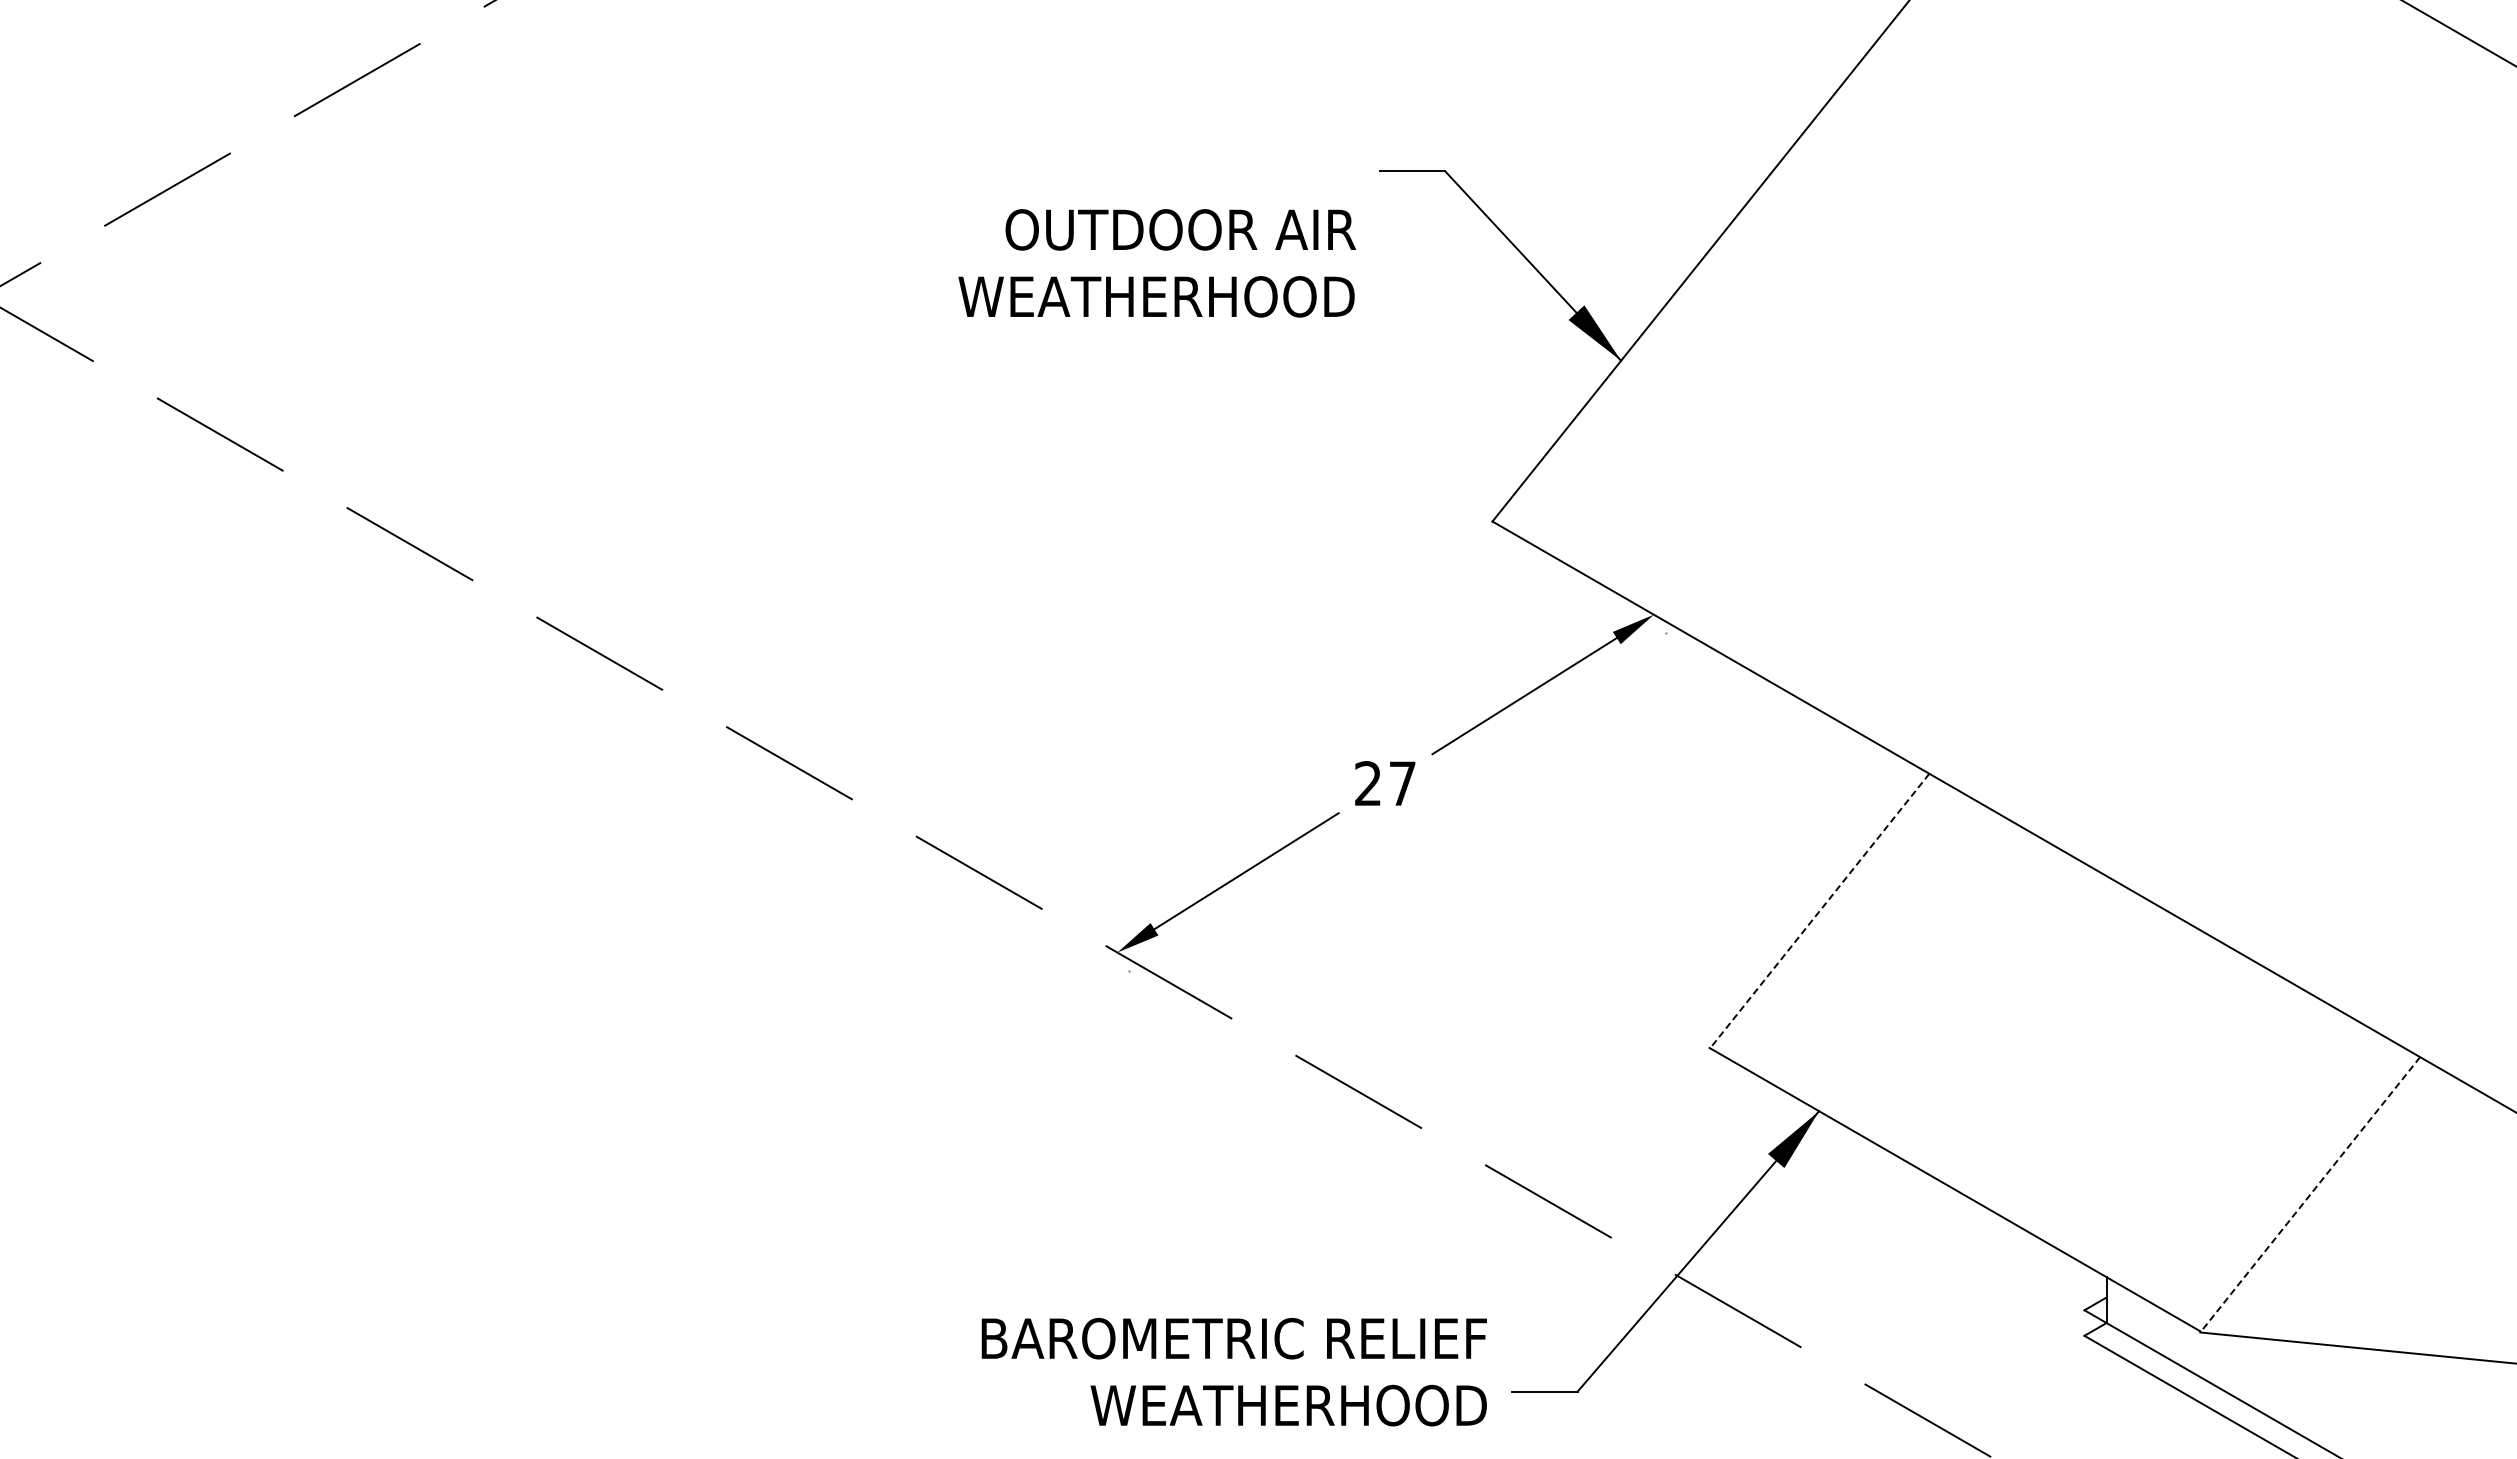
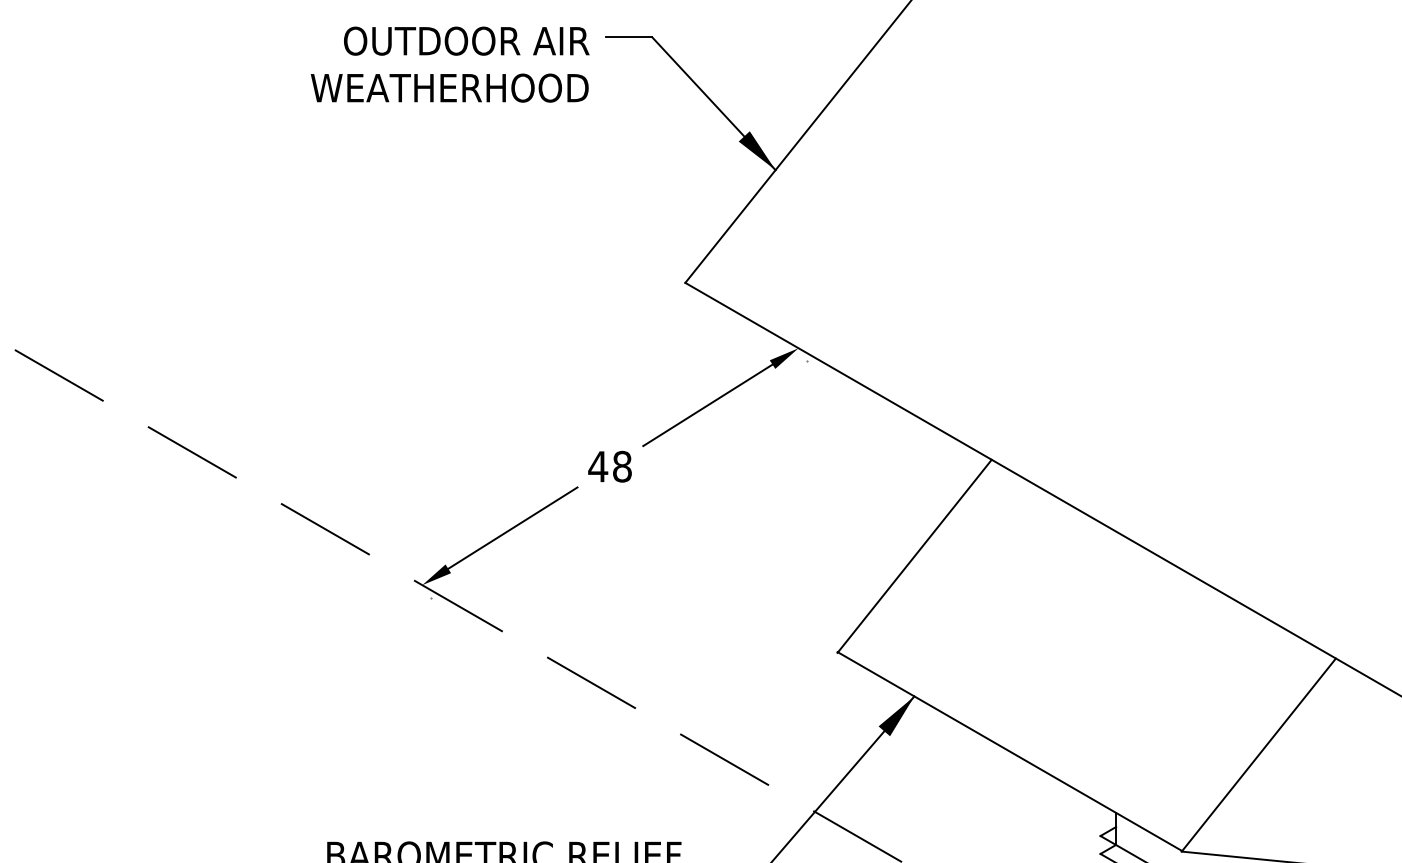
text: (1156, 263) -> (449, 64), moved
text: (1384, 783) -> (609, 466), 27 -> 48
line: (1819, 911) -> (914, 556), dashed -> solid
line: (2309, 1195) -> (1258, 755), dashed -> solid

